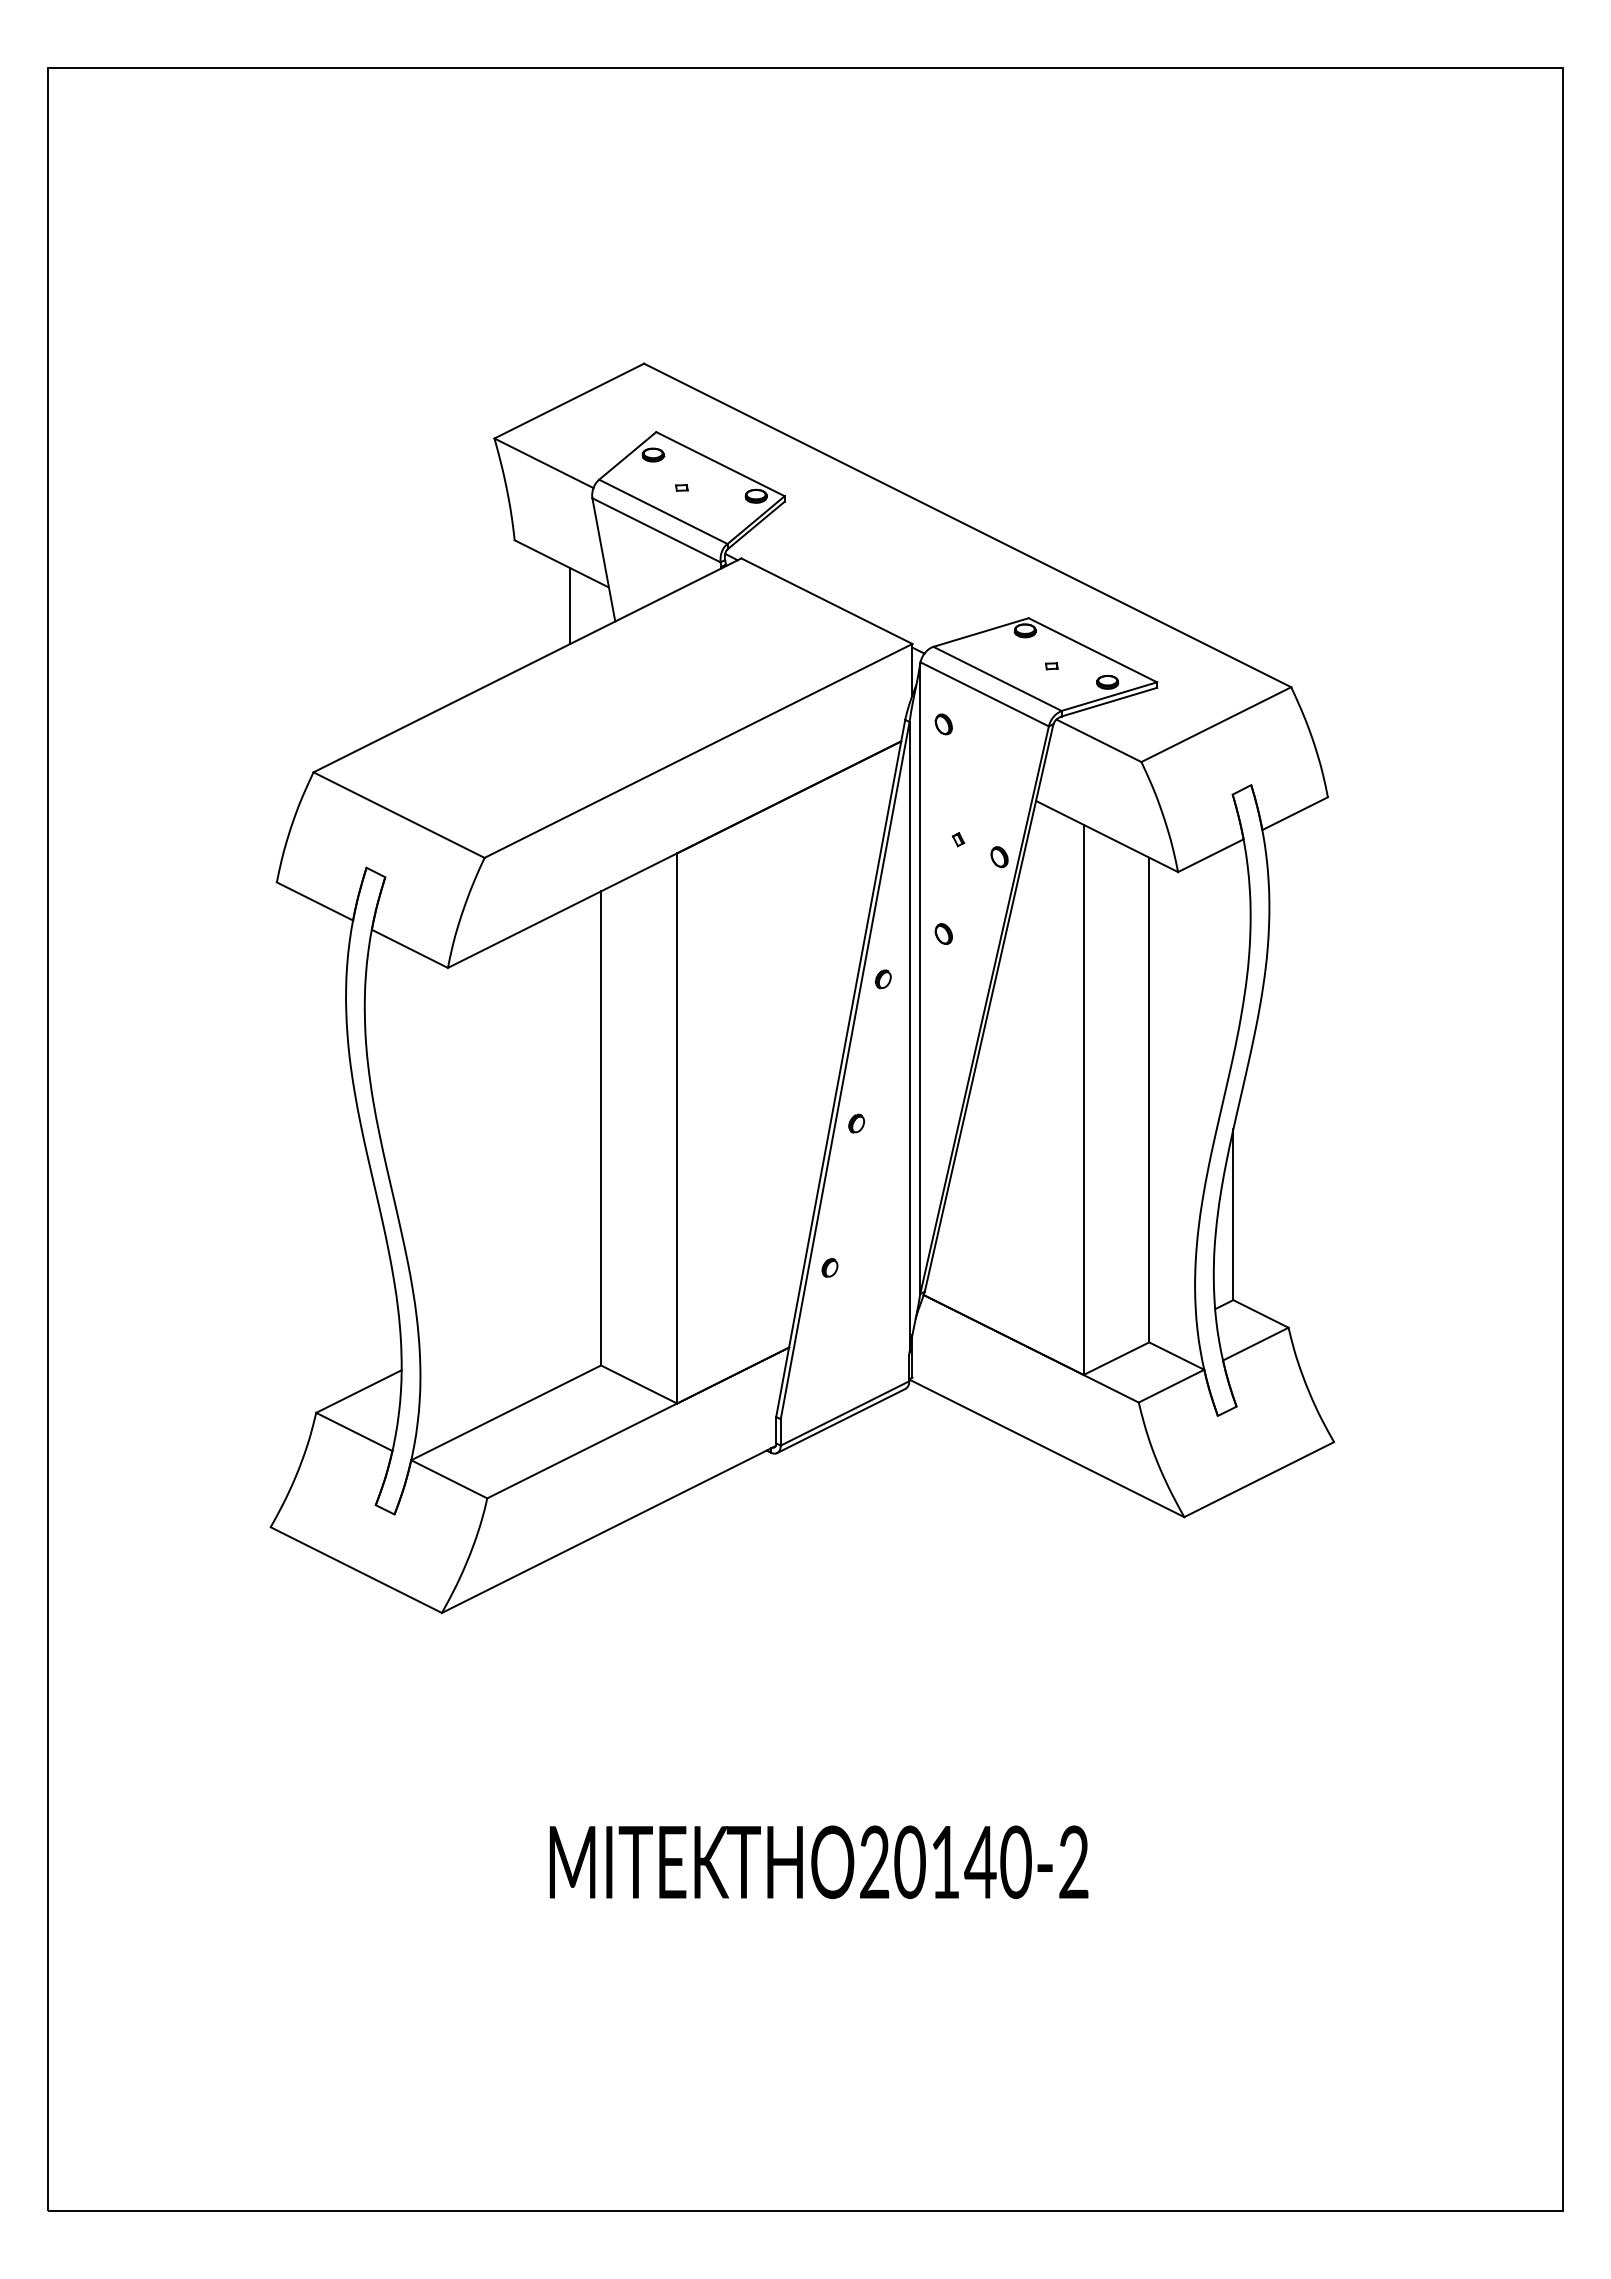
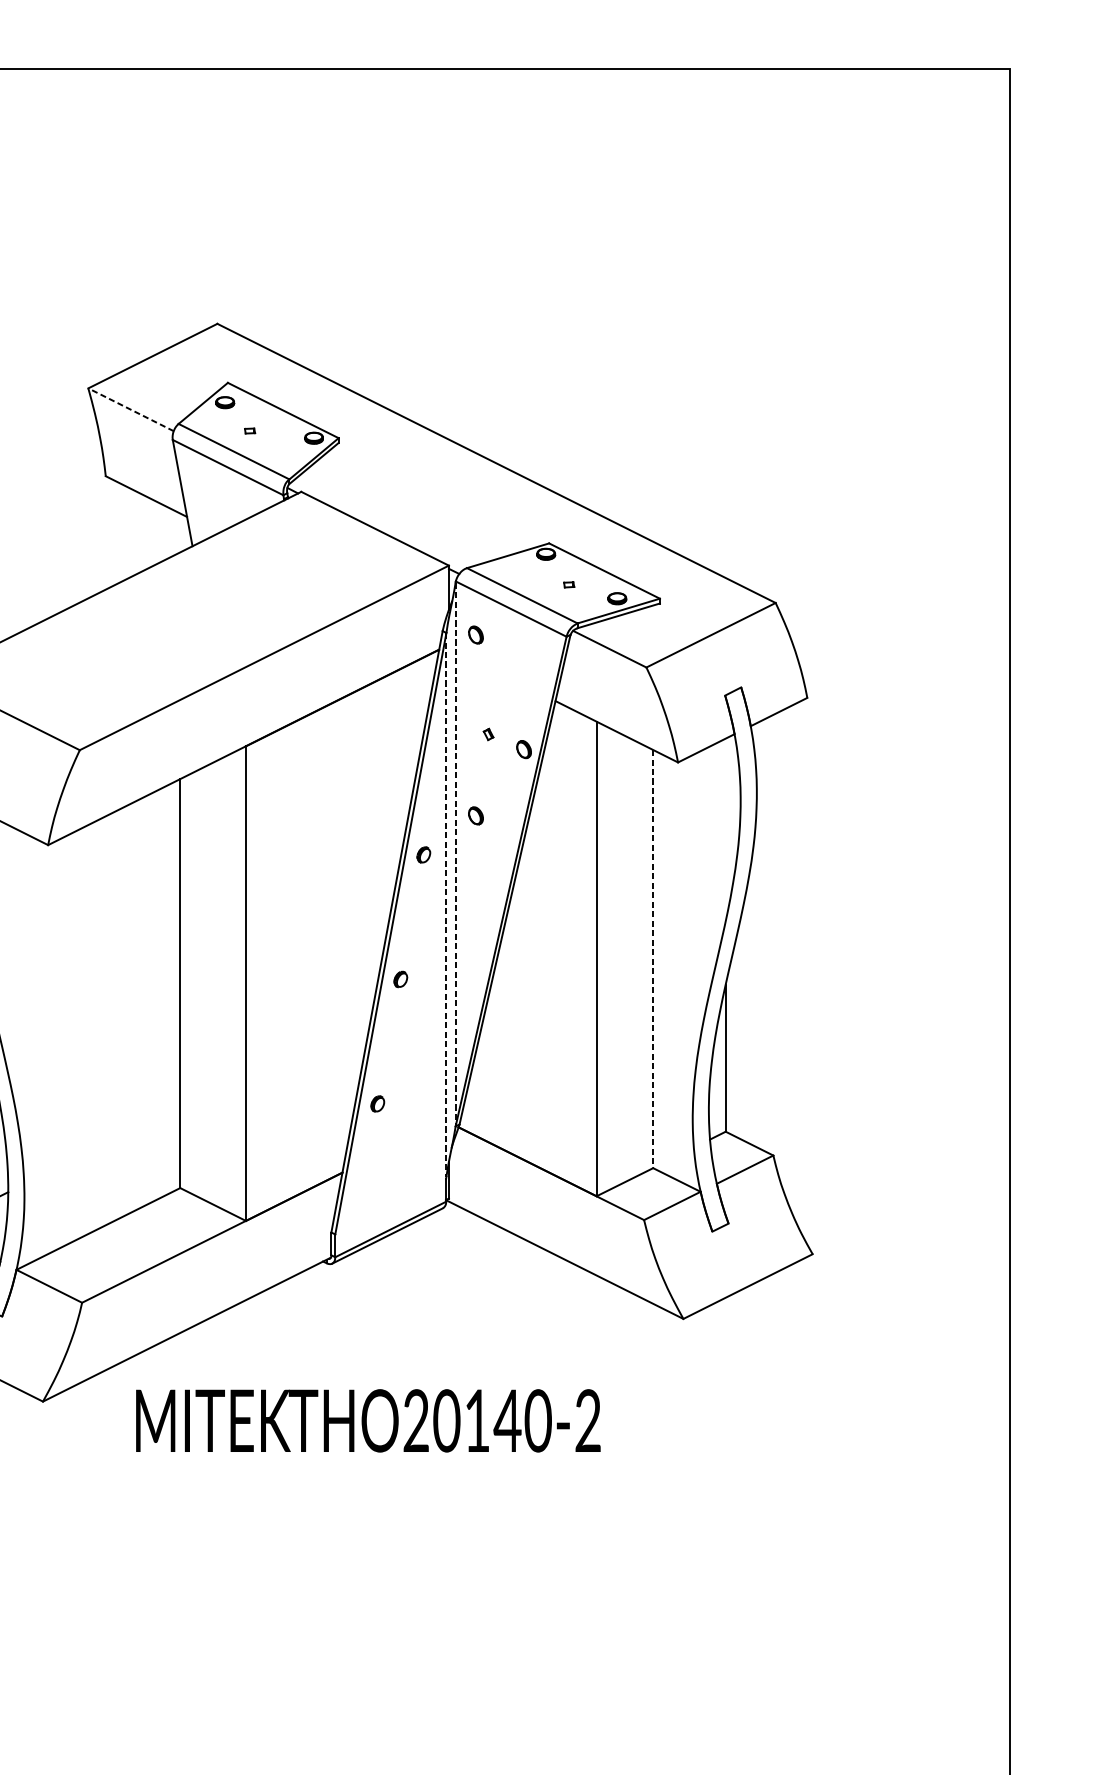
line: (543, 463) -> (130, 409), solid -> dashed
line: (570, 605) -> (153, 532), removed
line: (920, 979) -> (455, 855), solid -> dashed
line: (909, 1037) -> (446, 905), solid -> dashed
line: (1149, 1100) -> (653, 959), solid -> dashed
text: (818, 1862) -> (367, 1421), moved

